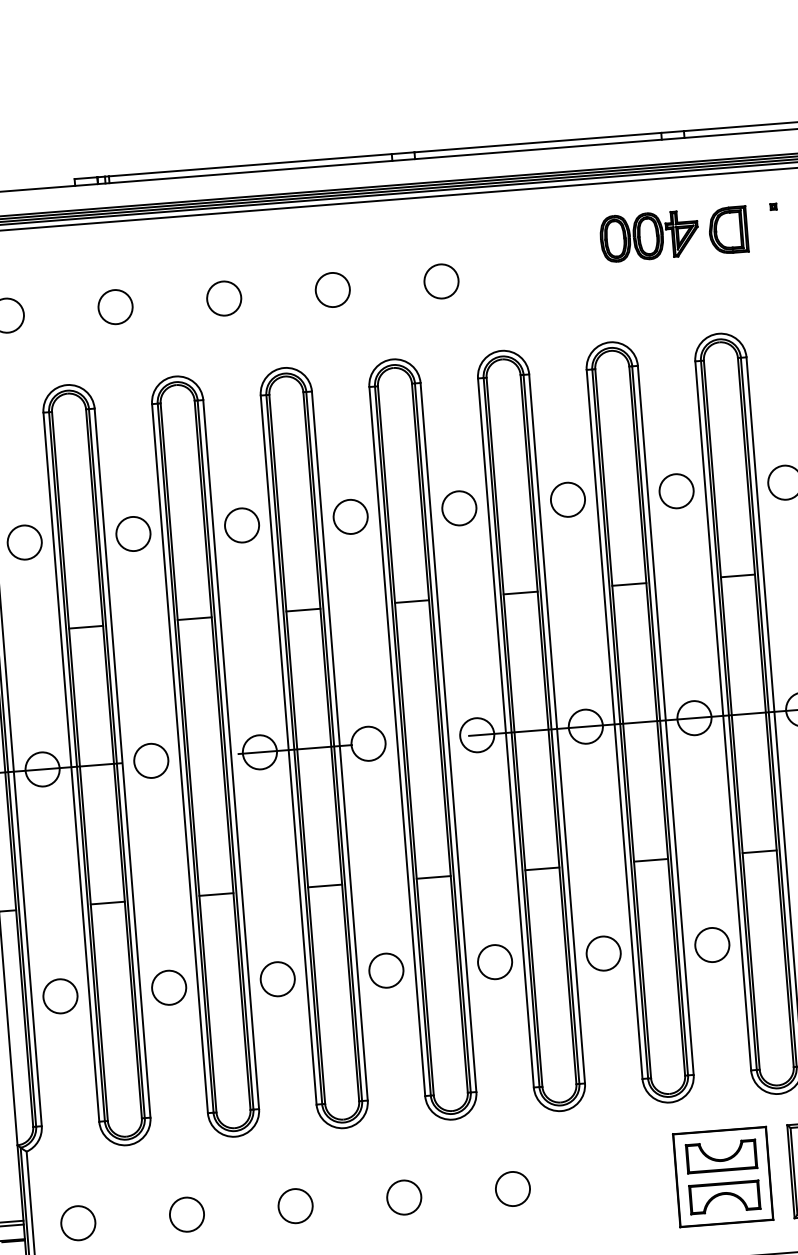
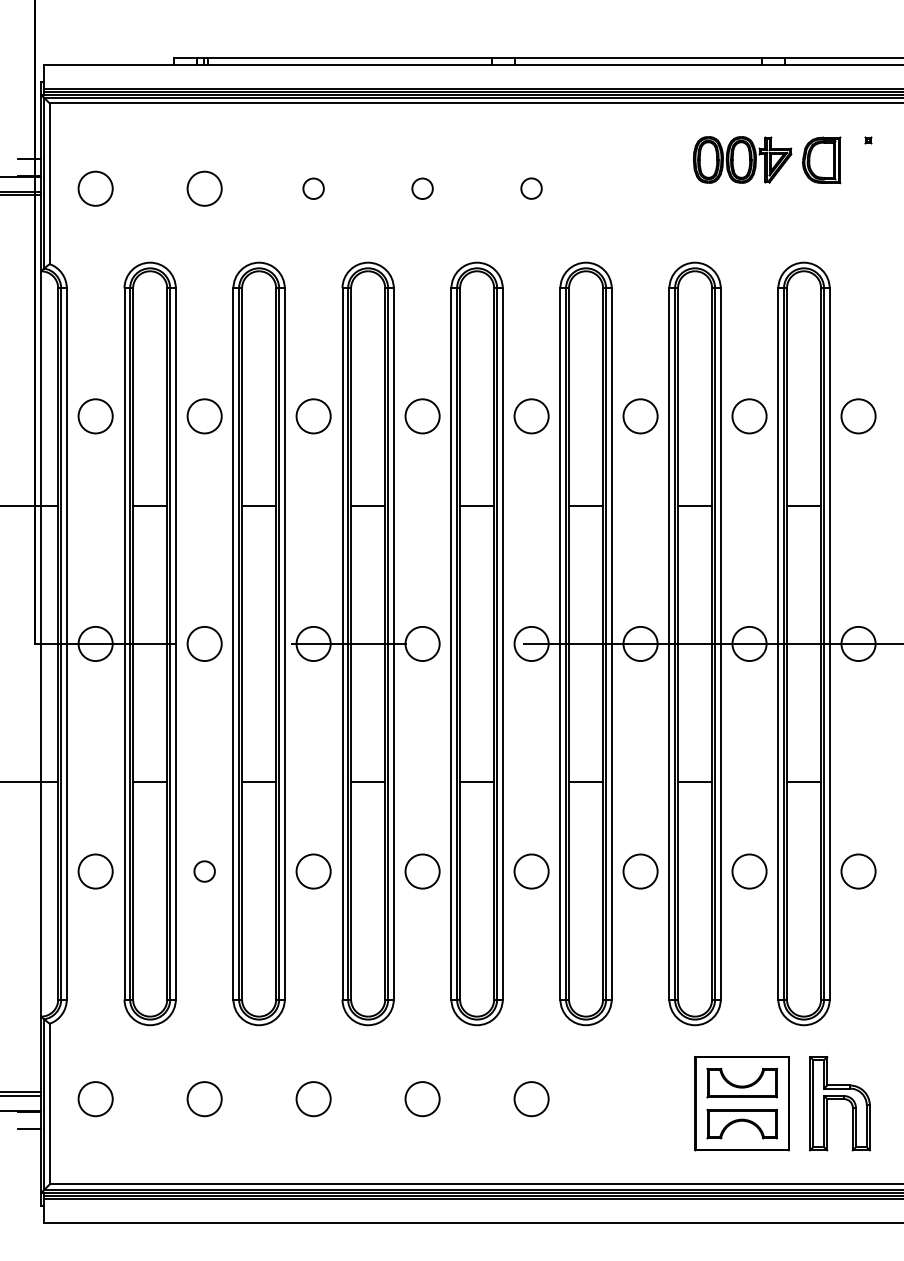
circle: (441, 281) -> (531, 188), size x0.6
circle: (332, 289) -> (422, 188), size x0.6
circle: (224, 298) -> (313, 188), size x0.6
circle: (168, 987) -> (204, 871), size x0.6

